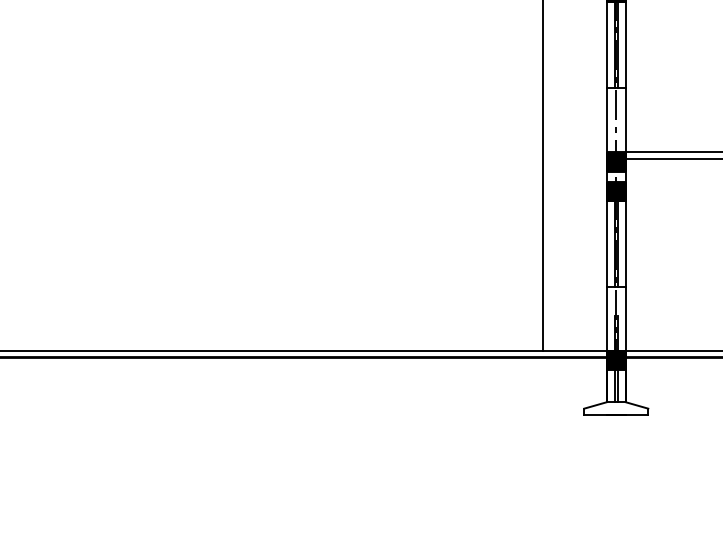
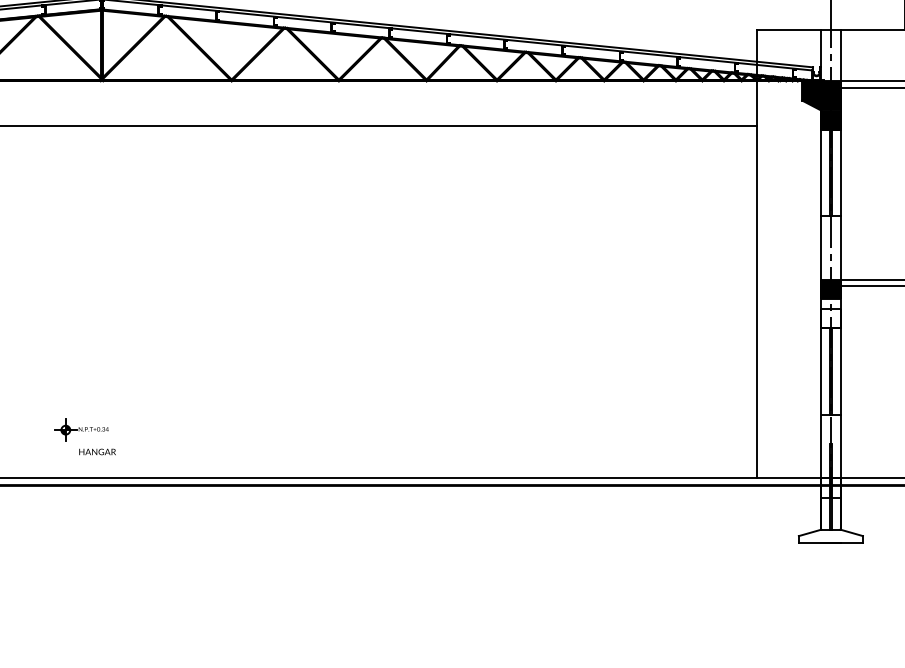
fill: (615, 191) -> (830, 318), removed
fill: (615, 360) -> (830, 487), removed

